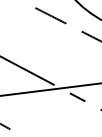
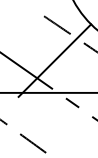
line: (52, 54) -> (54, 60), added

